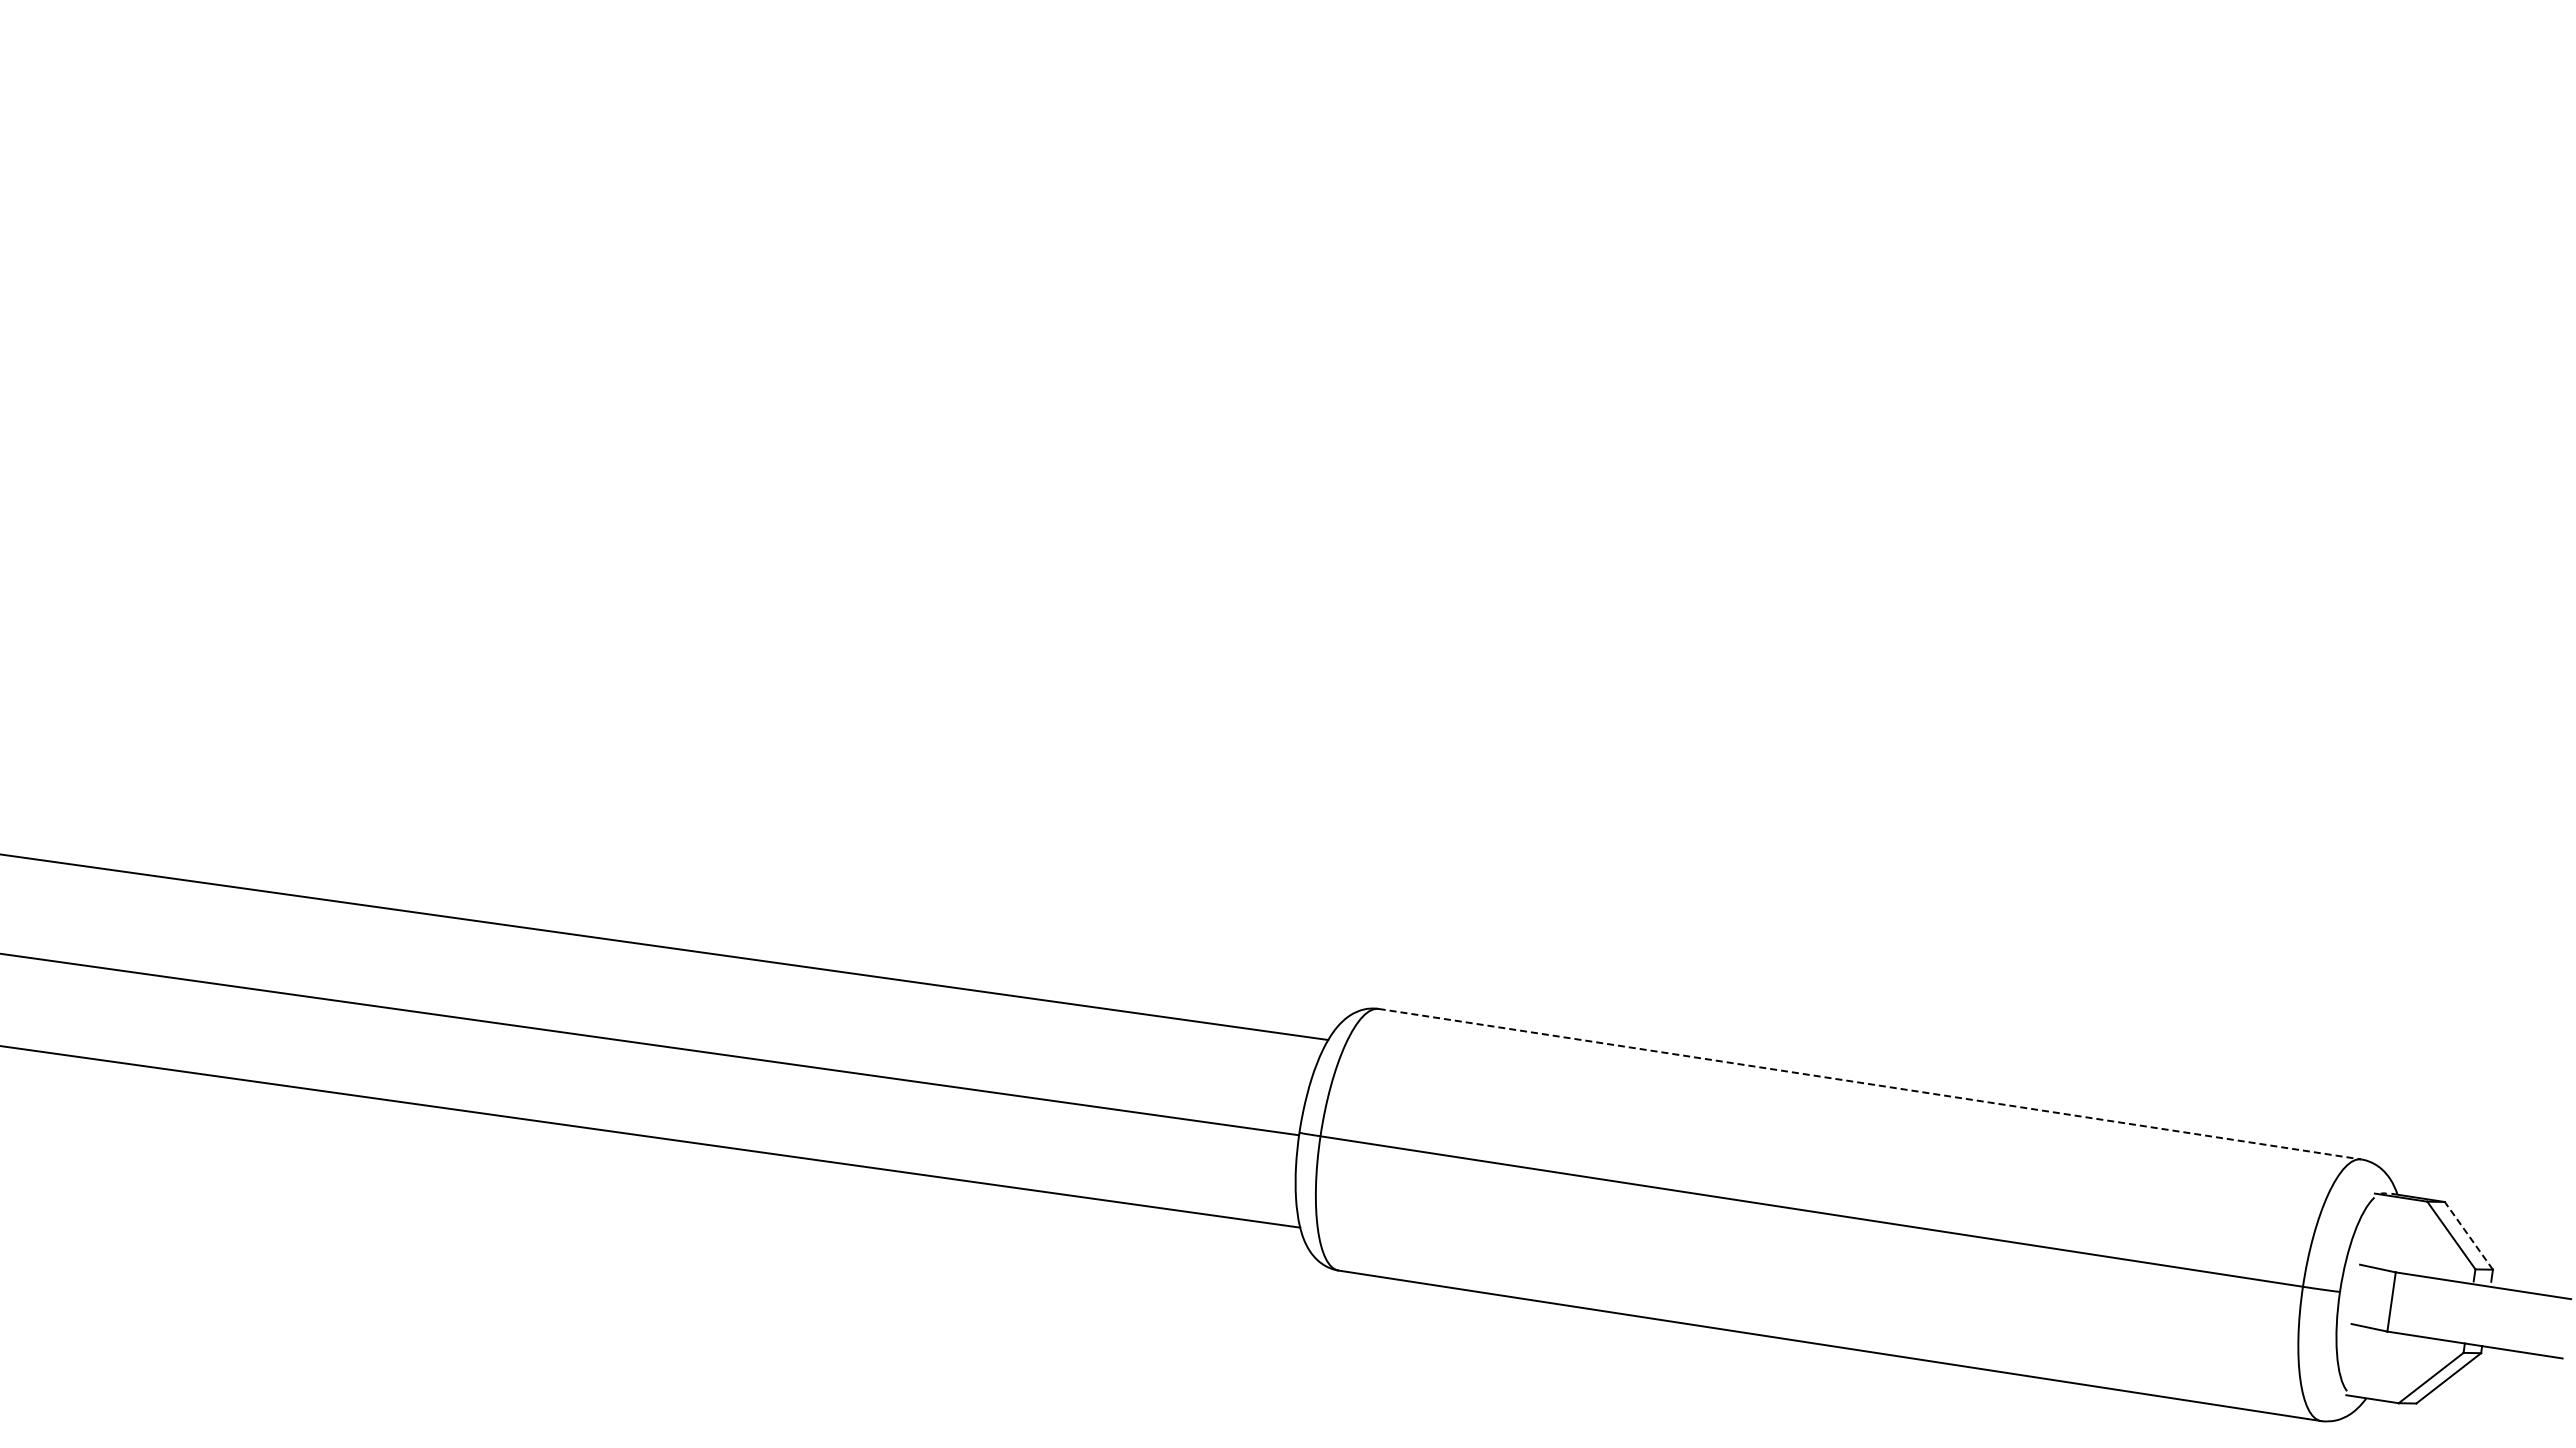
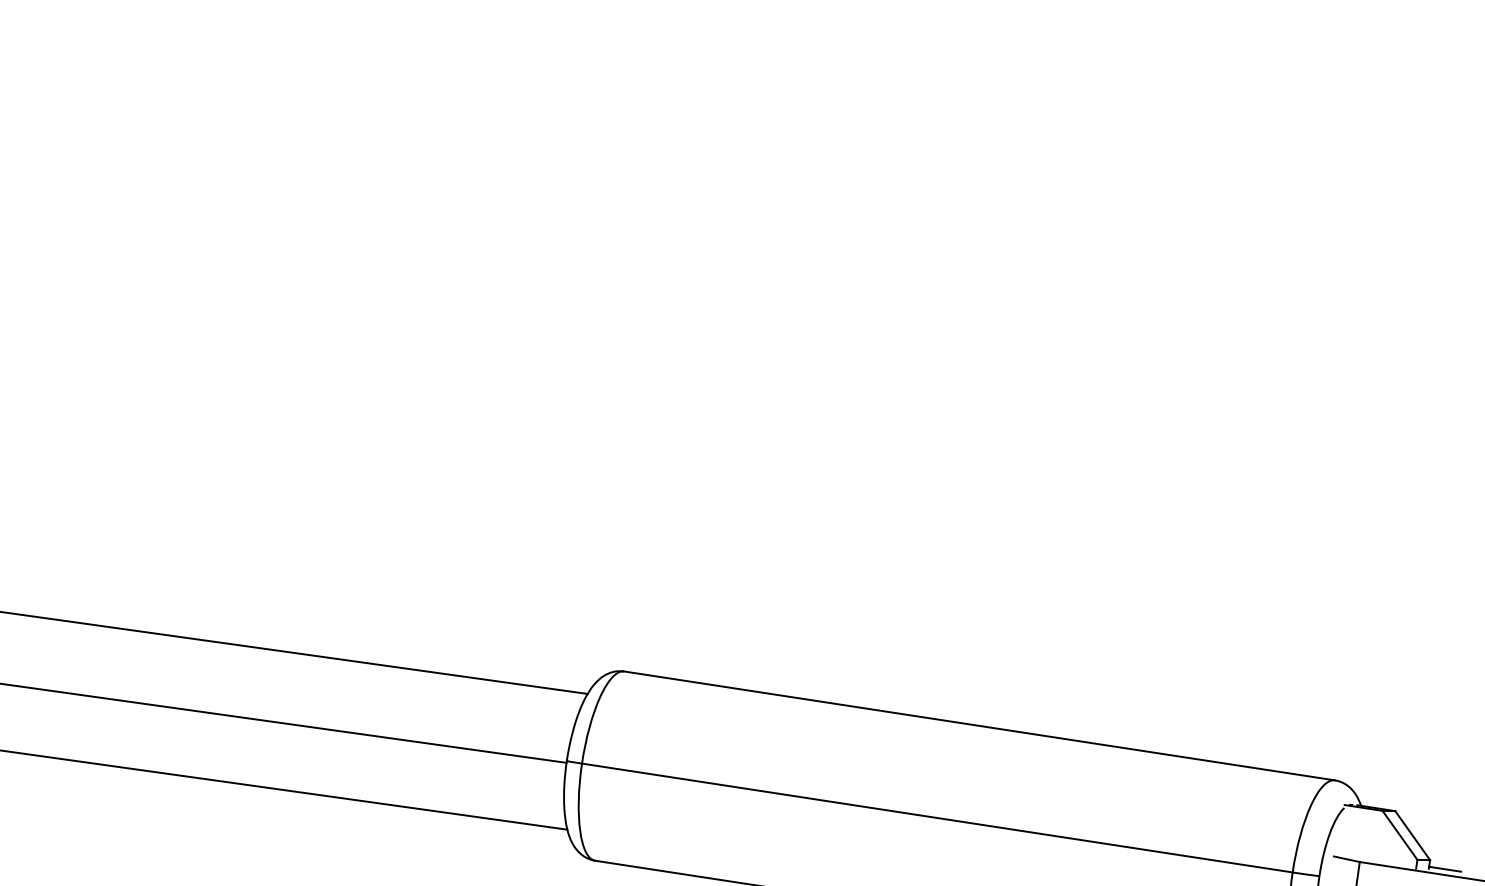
line: (1870, 1084) -> (979, 726), dashed -> solid
line: (2468, 1235) -> (1412, 835), dashed -> solid
line: (2513, 1281) -> (1444, 868), added

